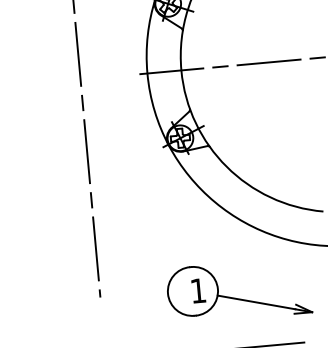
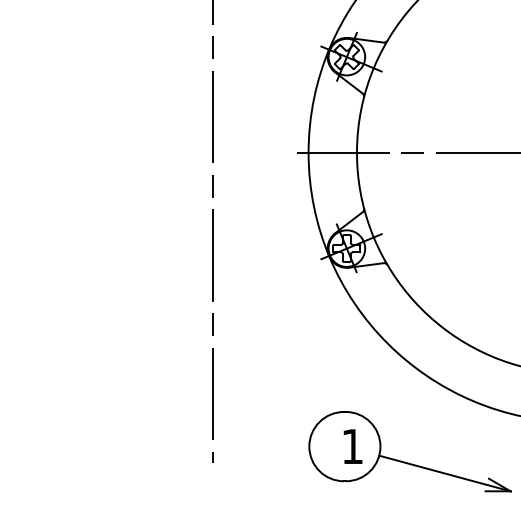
part: (236, 297) -> (405, 461), moved

